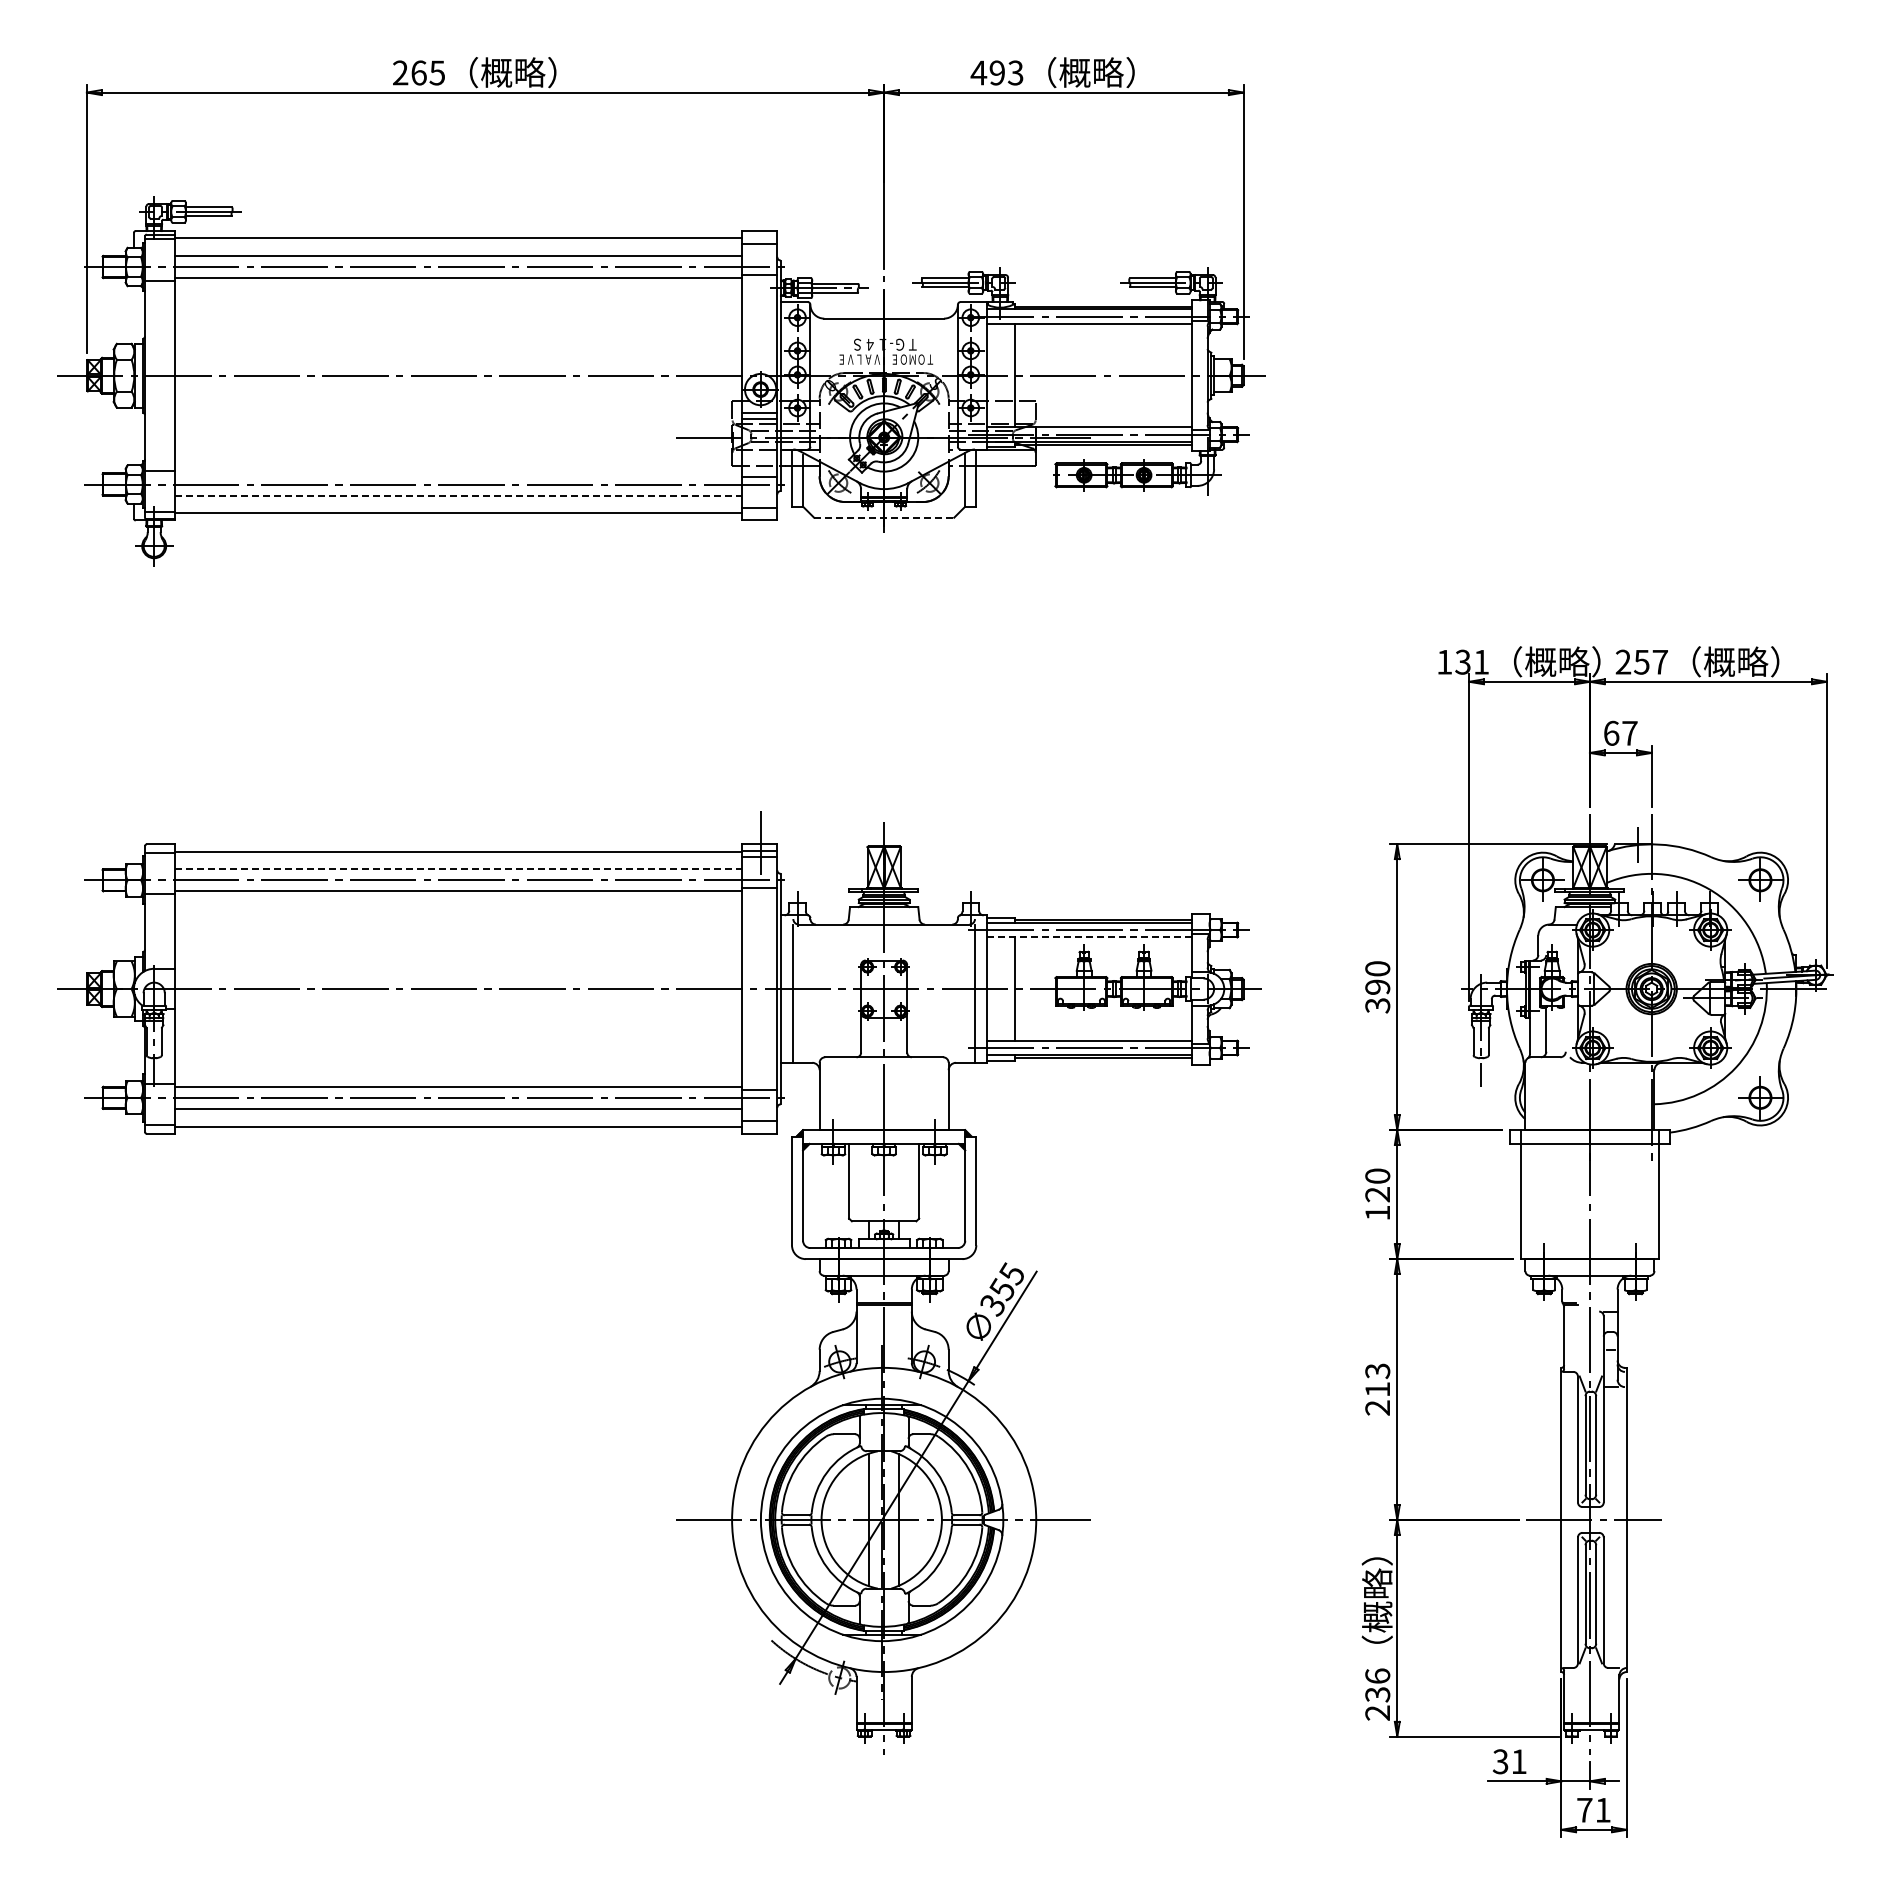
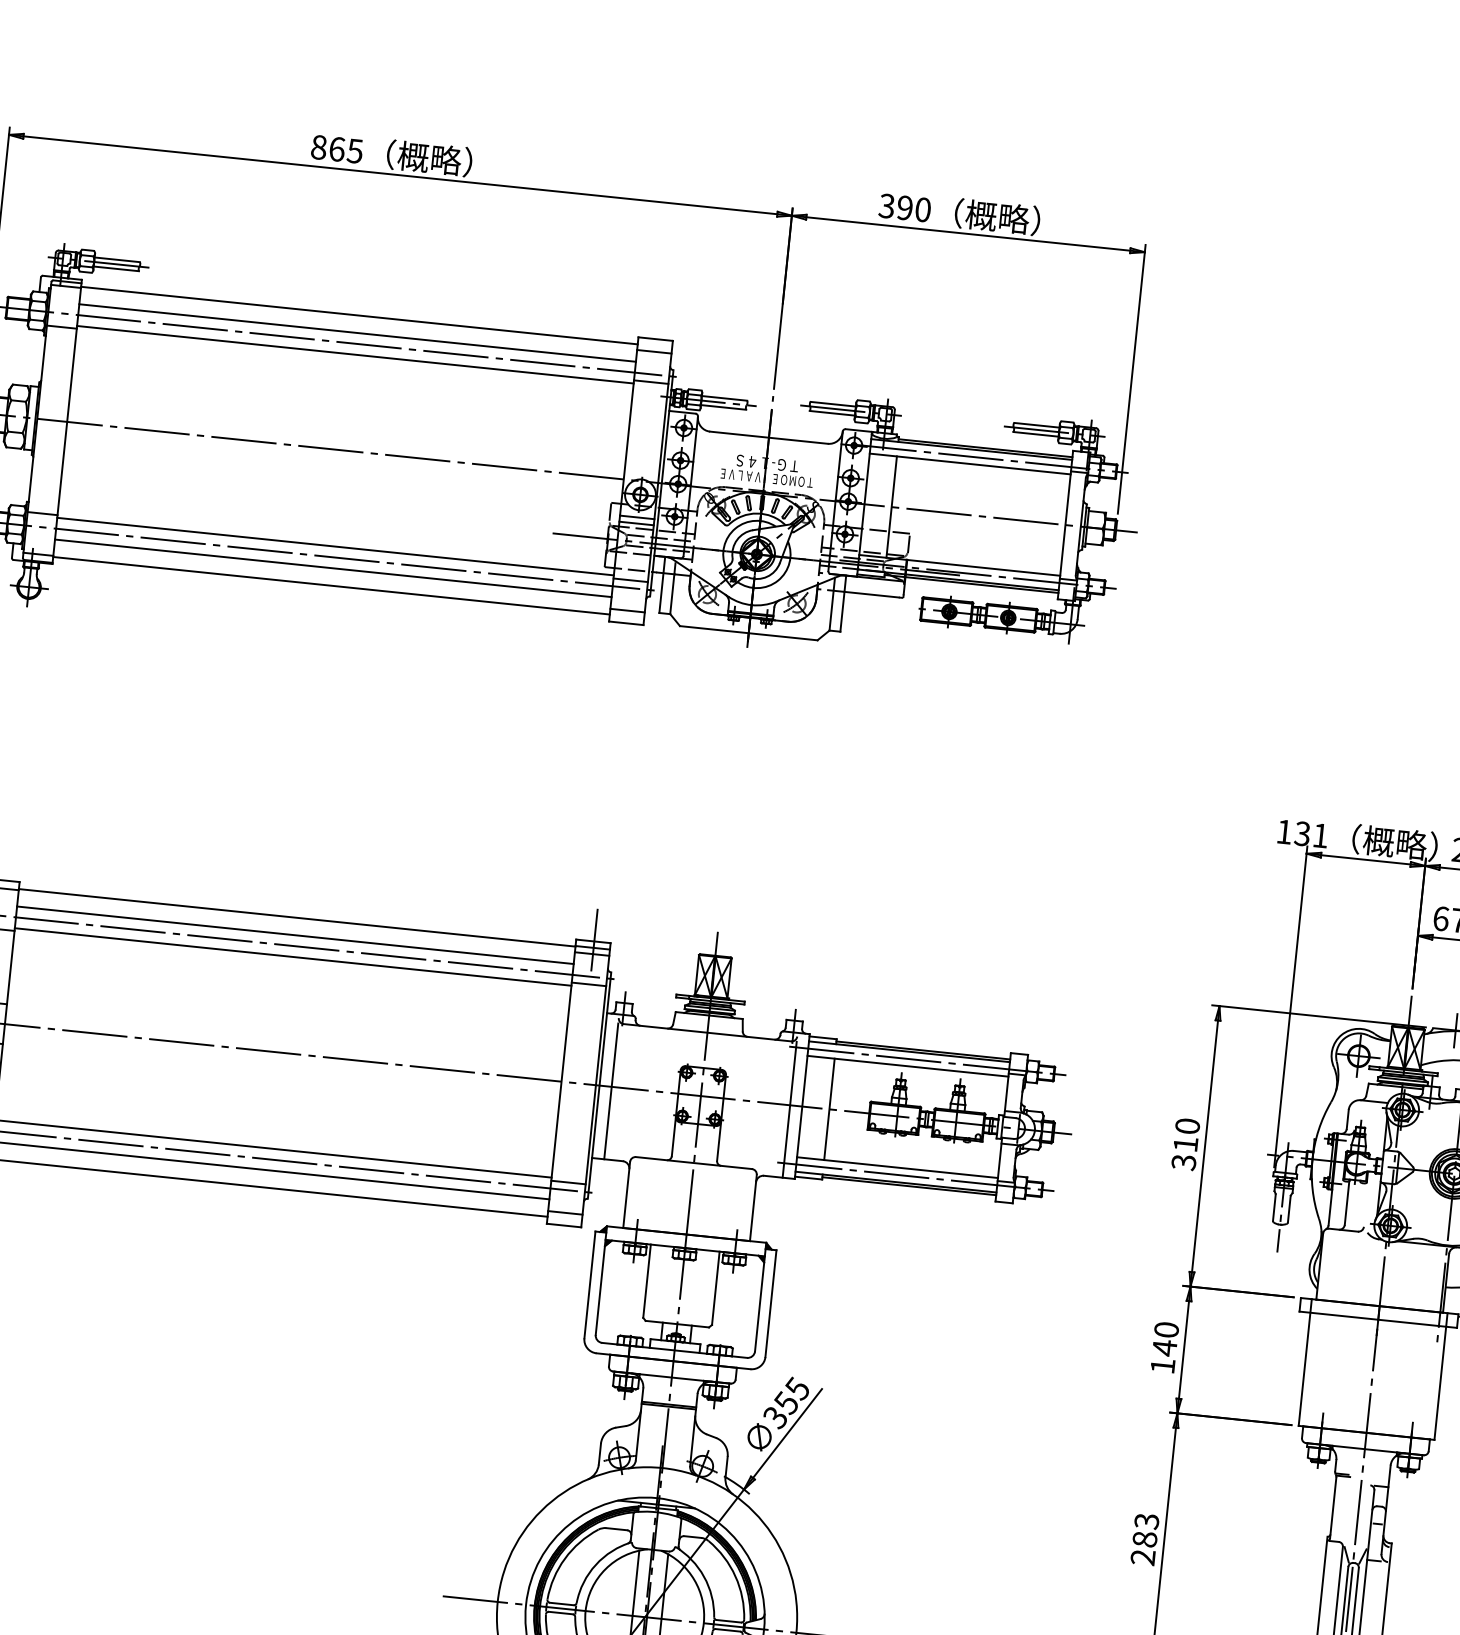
text: (400, 72) -> (319, 146), 265 -> 865
text: (996, 72) -> (904, 207), 493 -> 390
line: (458, 473) -> (335, 546), added
line: (459, 495) -> (334, 568), dashed -> solid
line: (884, 517) -> (749, 633), dashed -> solid
line: (459, 869) -> (296, 935), dashed -> solid
line: (1090, 937) -> (908, 1066), dashed -> solid
text: (1377, 986) -> (1185, 1143), 390 -> 310
text: (1377, 1194) -> (1164, 1347), 120 -> 140
text: (1377, 1389) -> (1144, 1539), 213 -> 283

